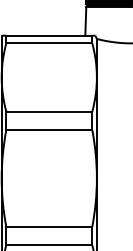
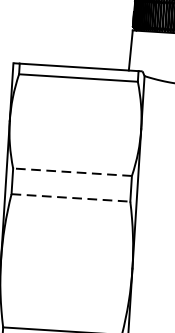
line: (48, 111) -> (71, 171), solid -> dashed
line: (49, 130) -> (71, 198), solid -> dashed

